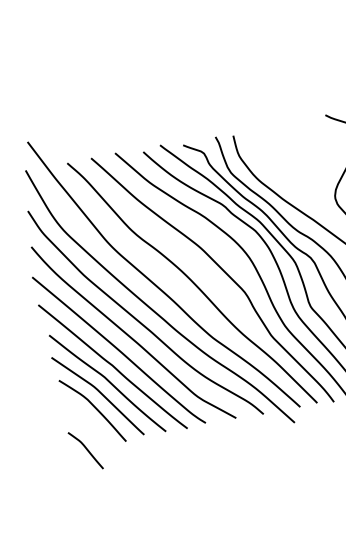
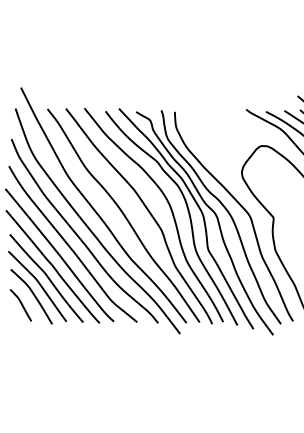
curve: (85, 449) -> (20, 304), moved

